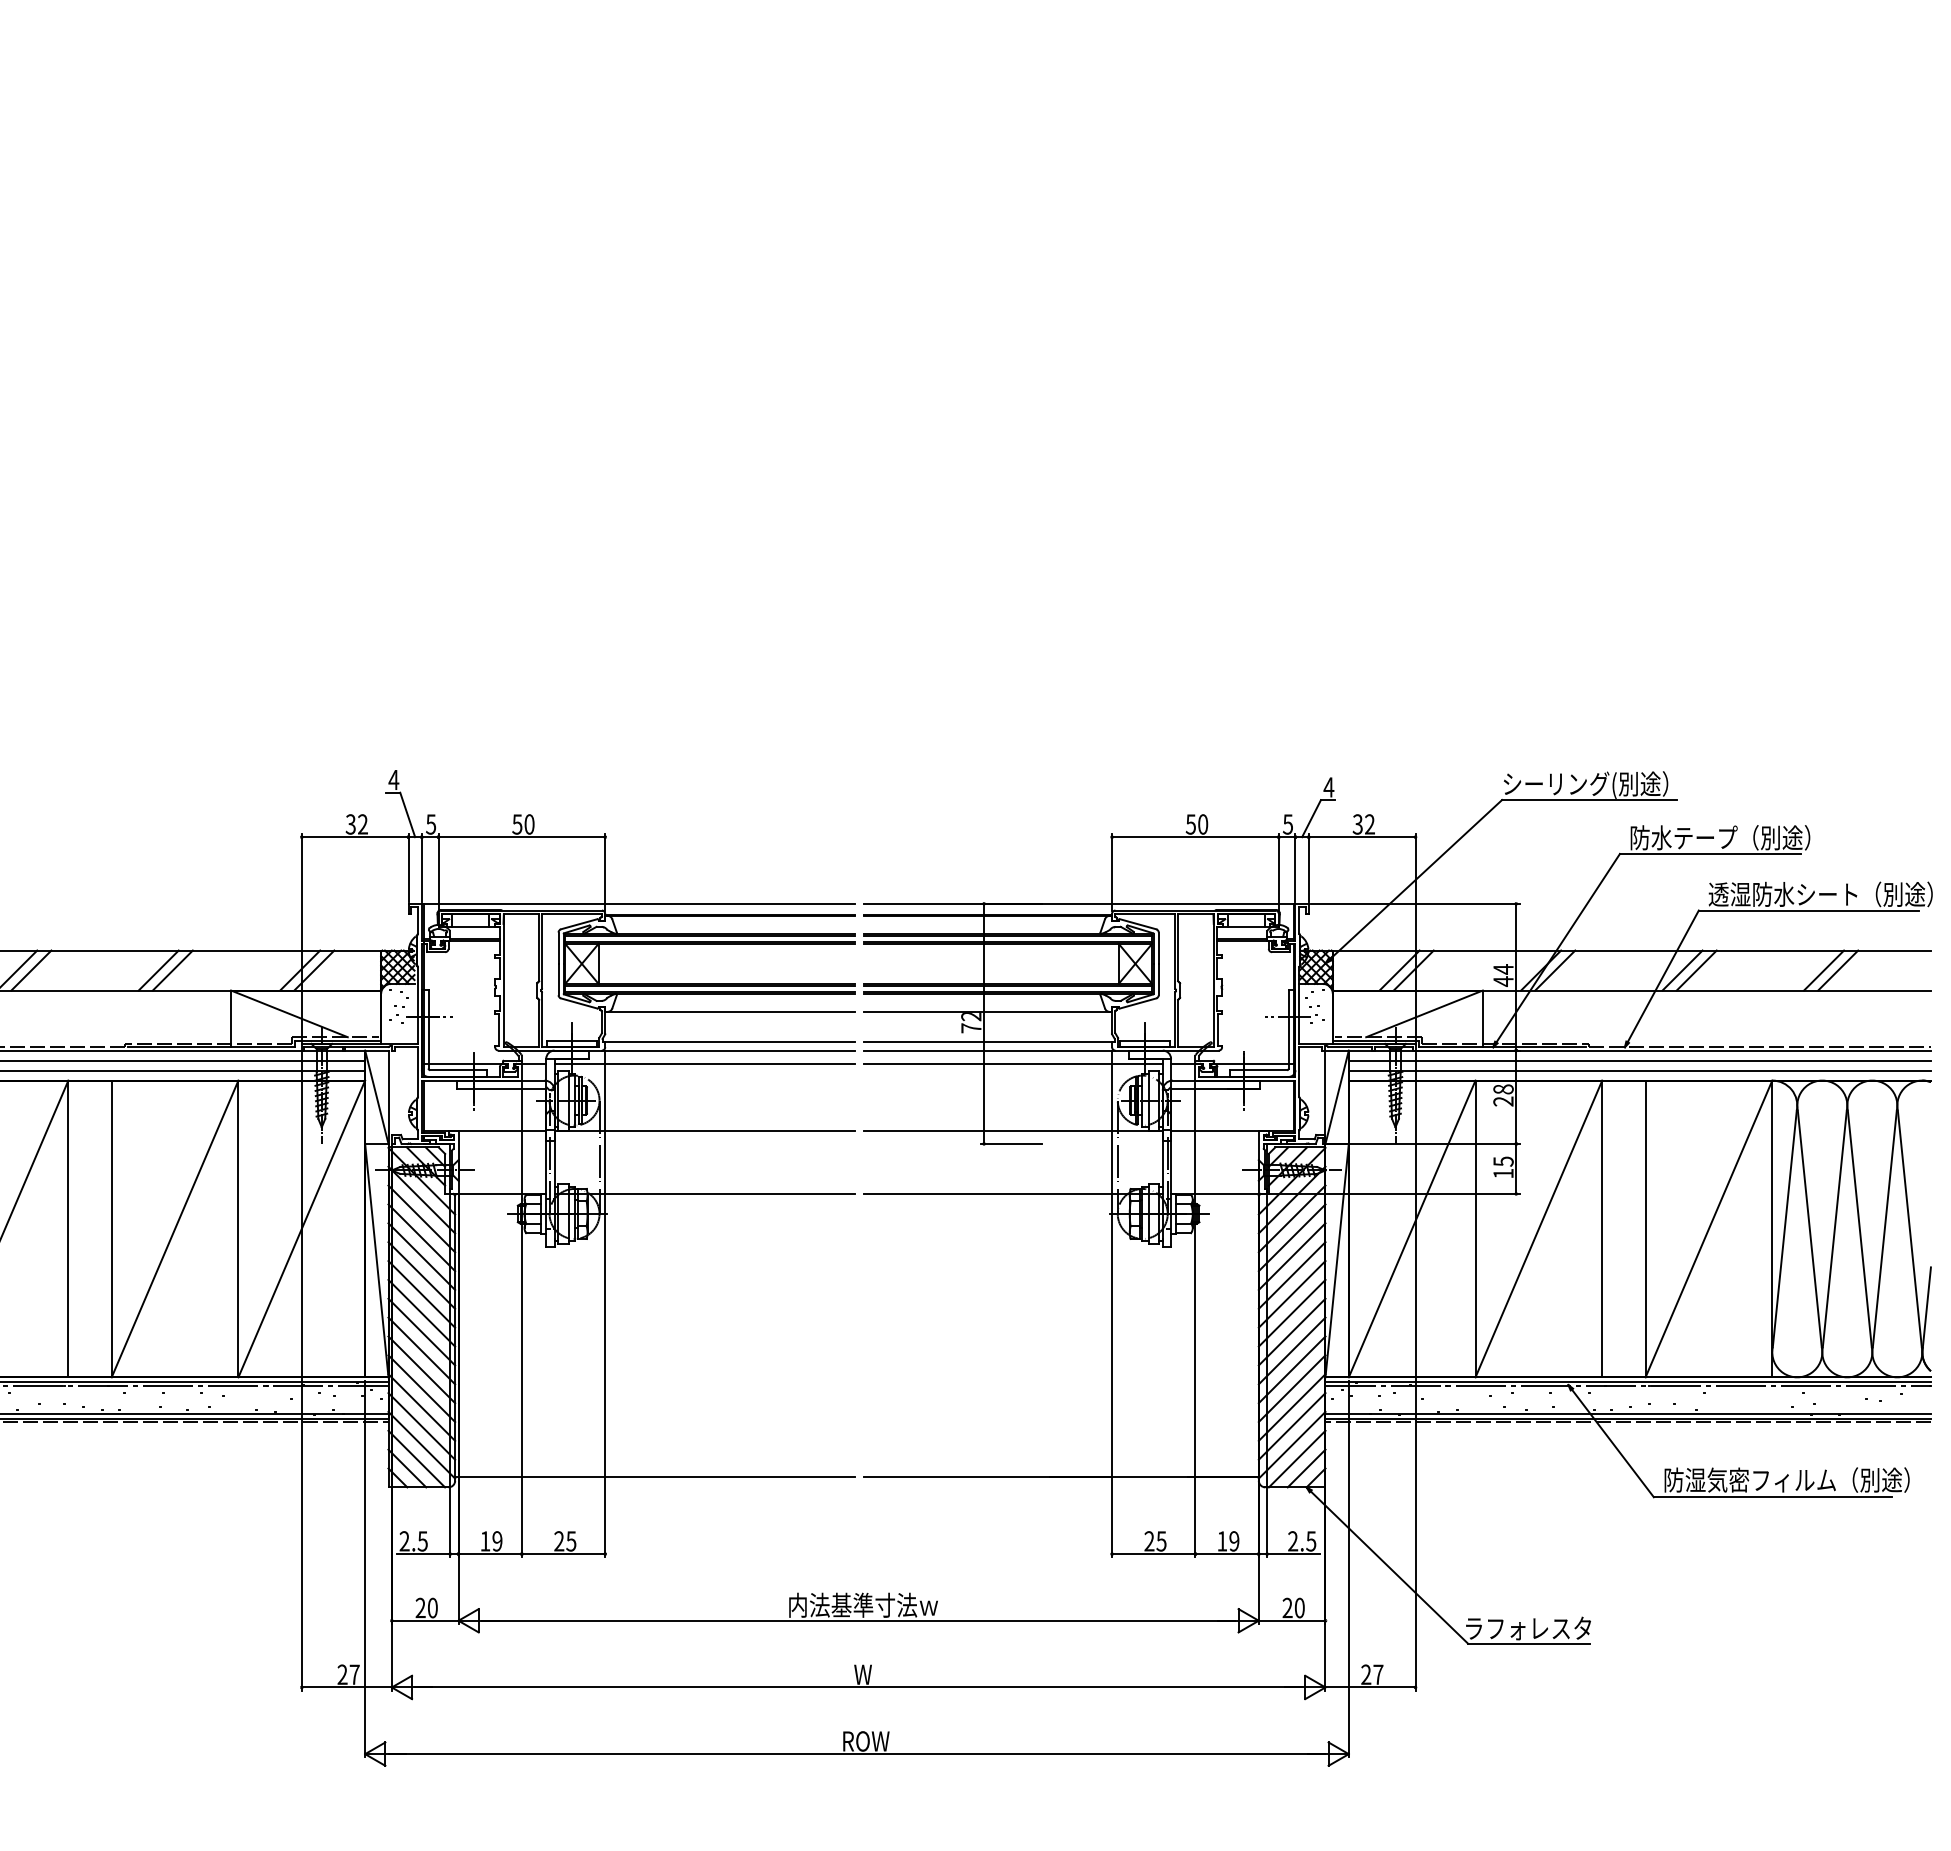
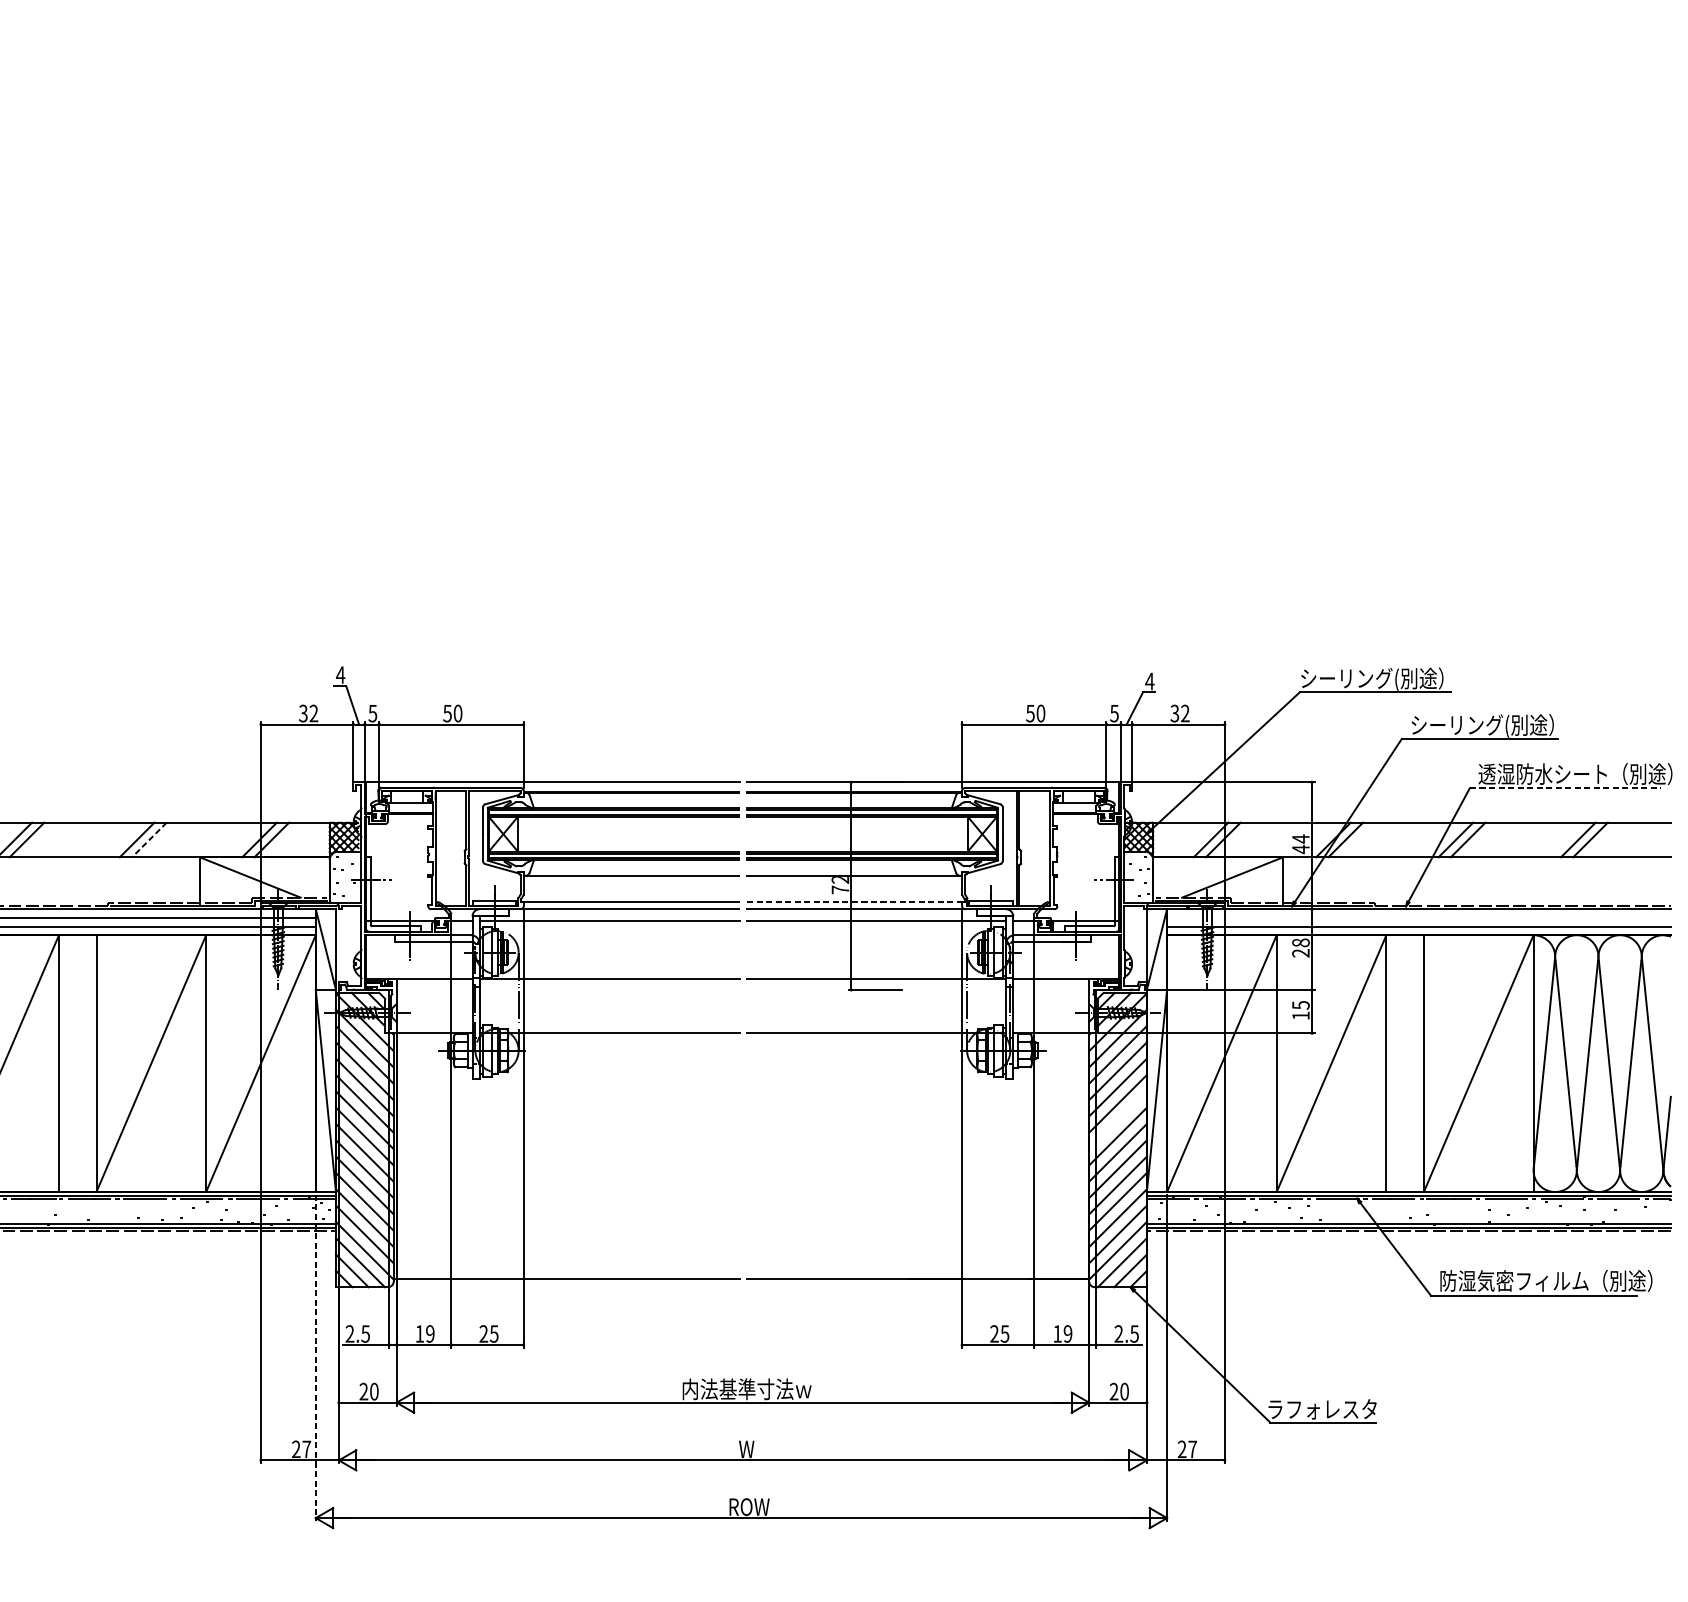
text: (1720, 838) -> (1488, 725), 防水テープ（別途） -> シーリング(別途）
line: (1809, 910) -> (1565, 788), solid -> dashed
line: (172, 970) -> (149, 839), solid -> dashed
line: (988, 1042) -> (855, 902), solid -> dashed
line: (1639, 1060) -> (1418, 917), removed
line: (1291, 1294) -> (1117, 1120), removed
line: (365, 1569) -> (316, 1358), solid -> dashed

